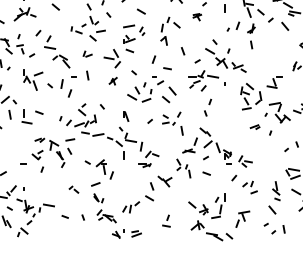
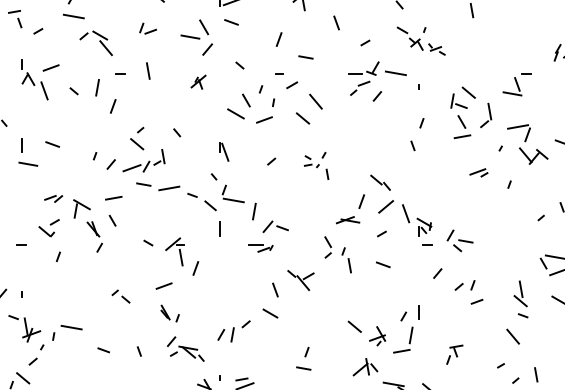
part: (225, 60) -> (420, 41), size x0.6
part: (208, 107) -> (418, 134), moved
part: (172, 123) -> (315, 165), size x0.6
part: (242, 218) -> (453, 353), size x0.6

